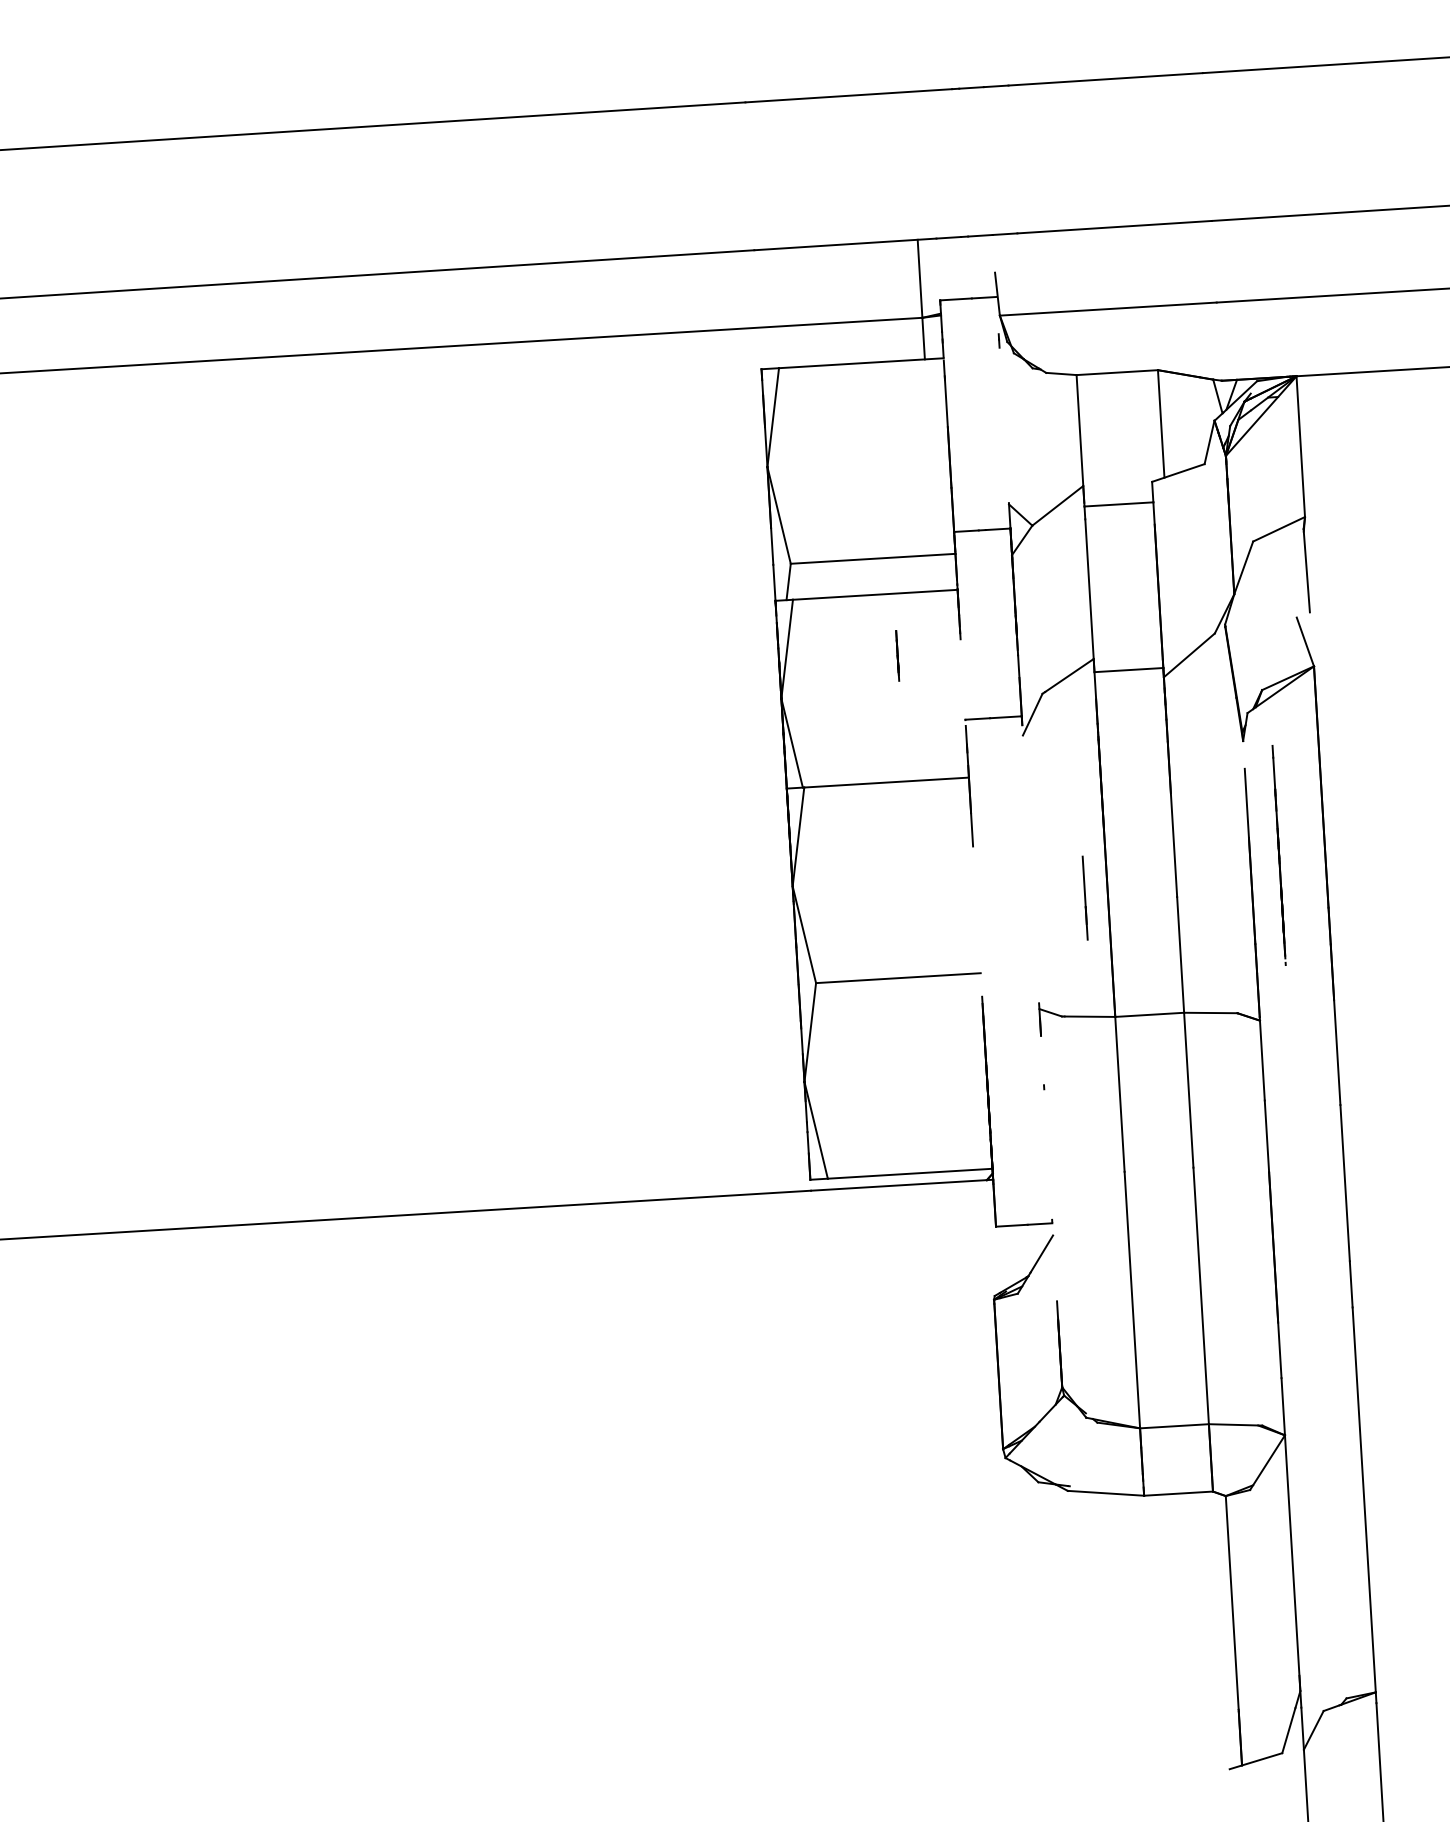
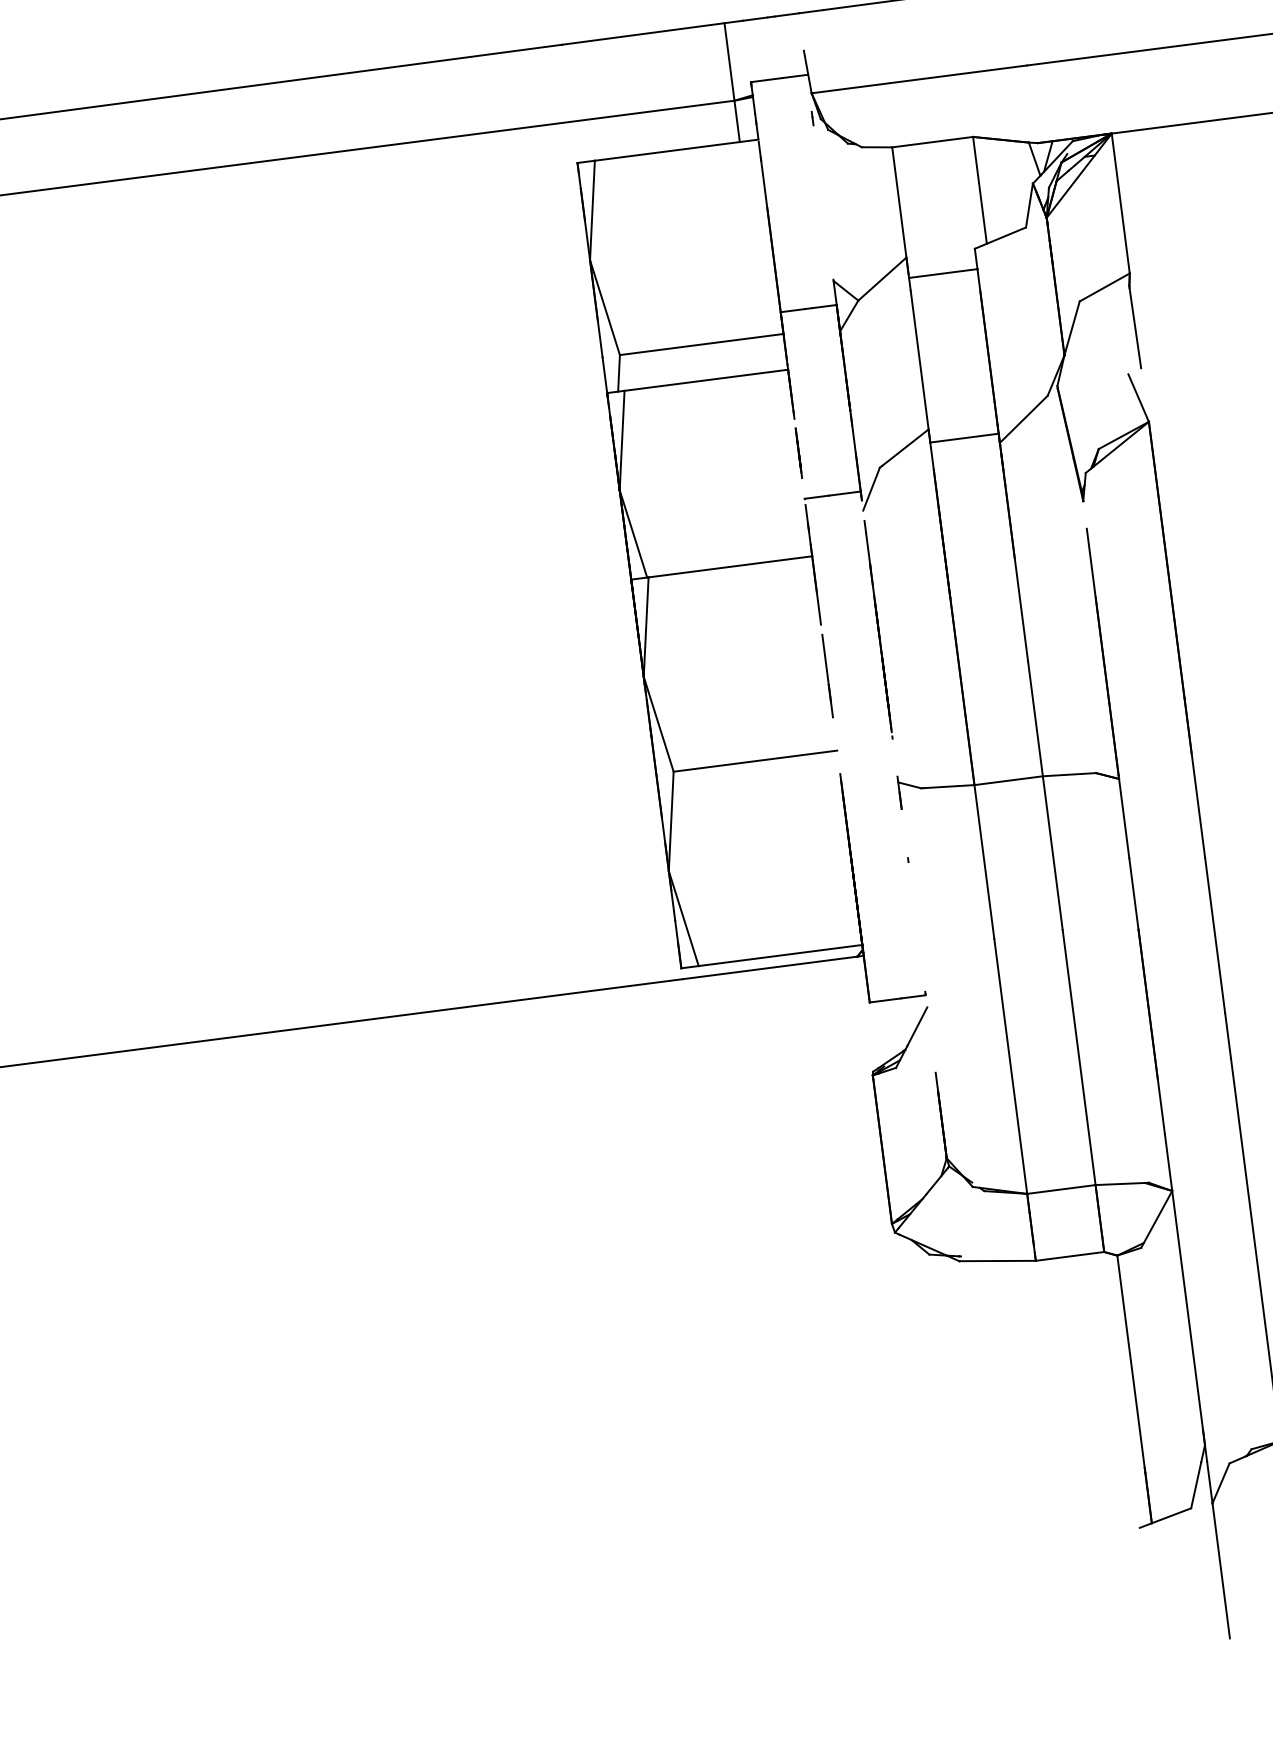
line: (897, 655) -> (798, 452), moved
line: (1278, 855) -> (877, 629), moved
line: (1084, 897) -> (826, 675), moved

